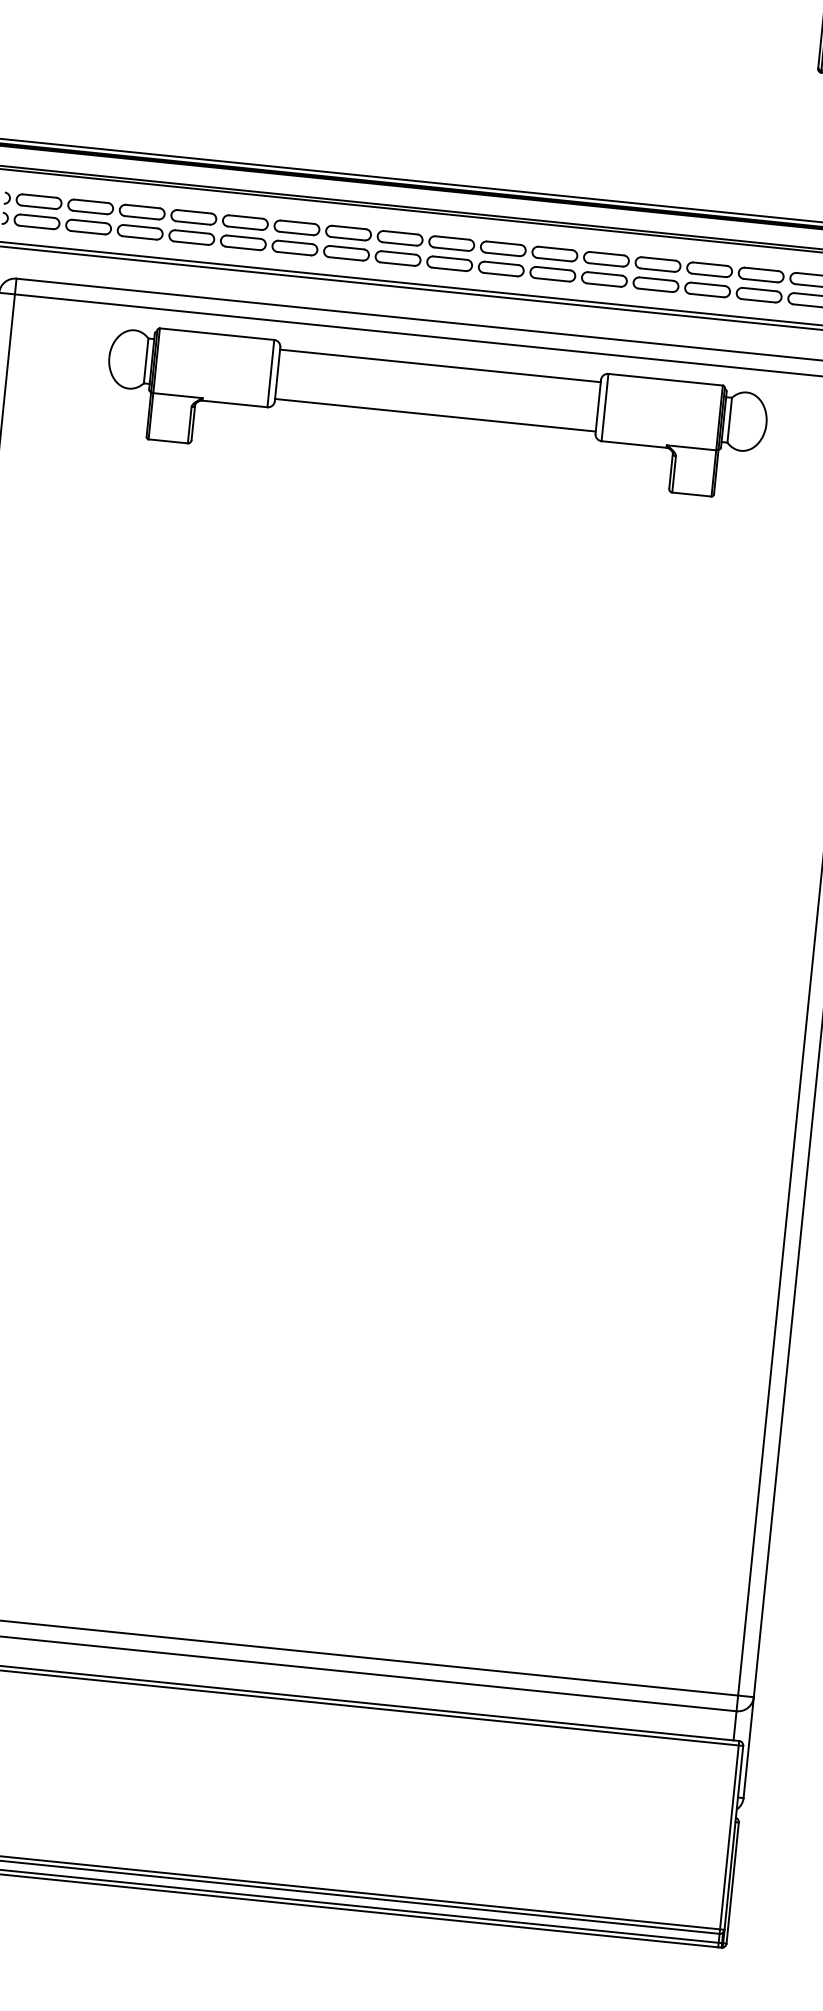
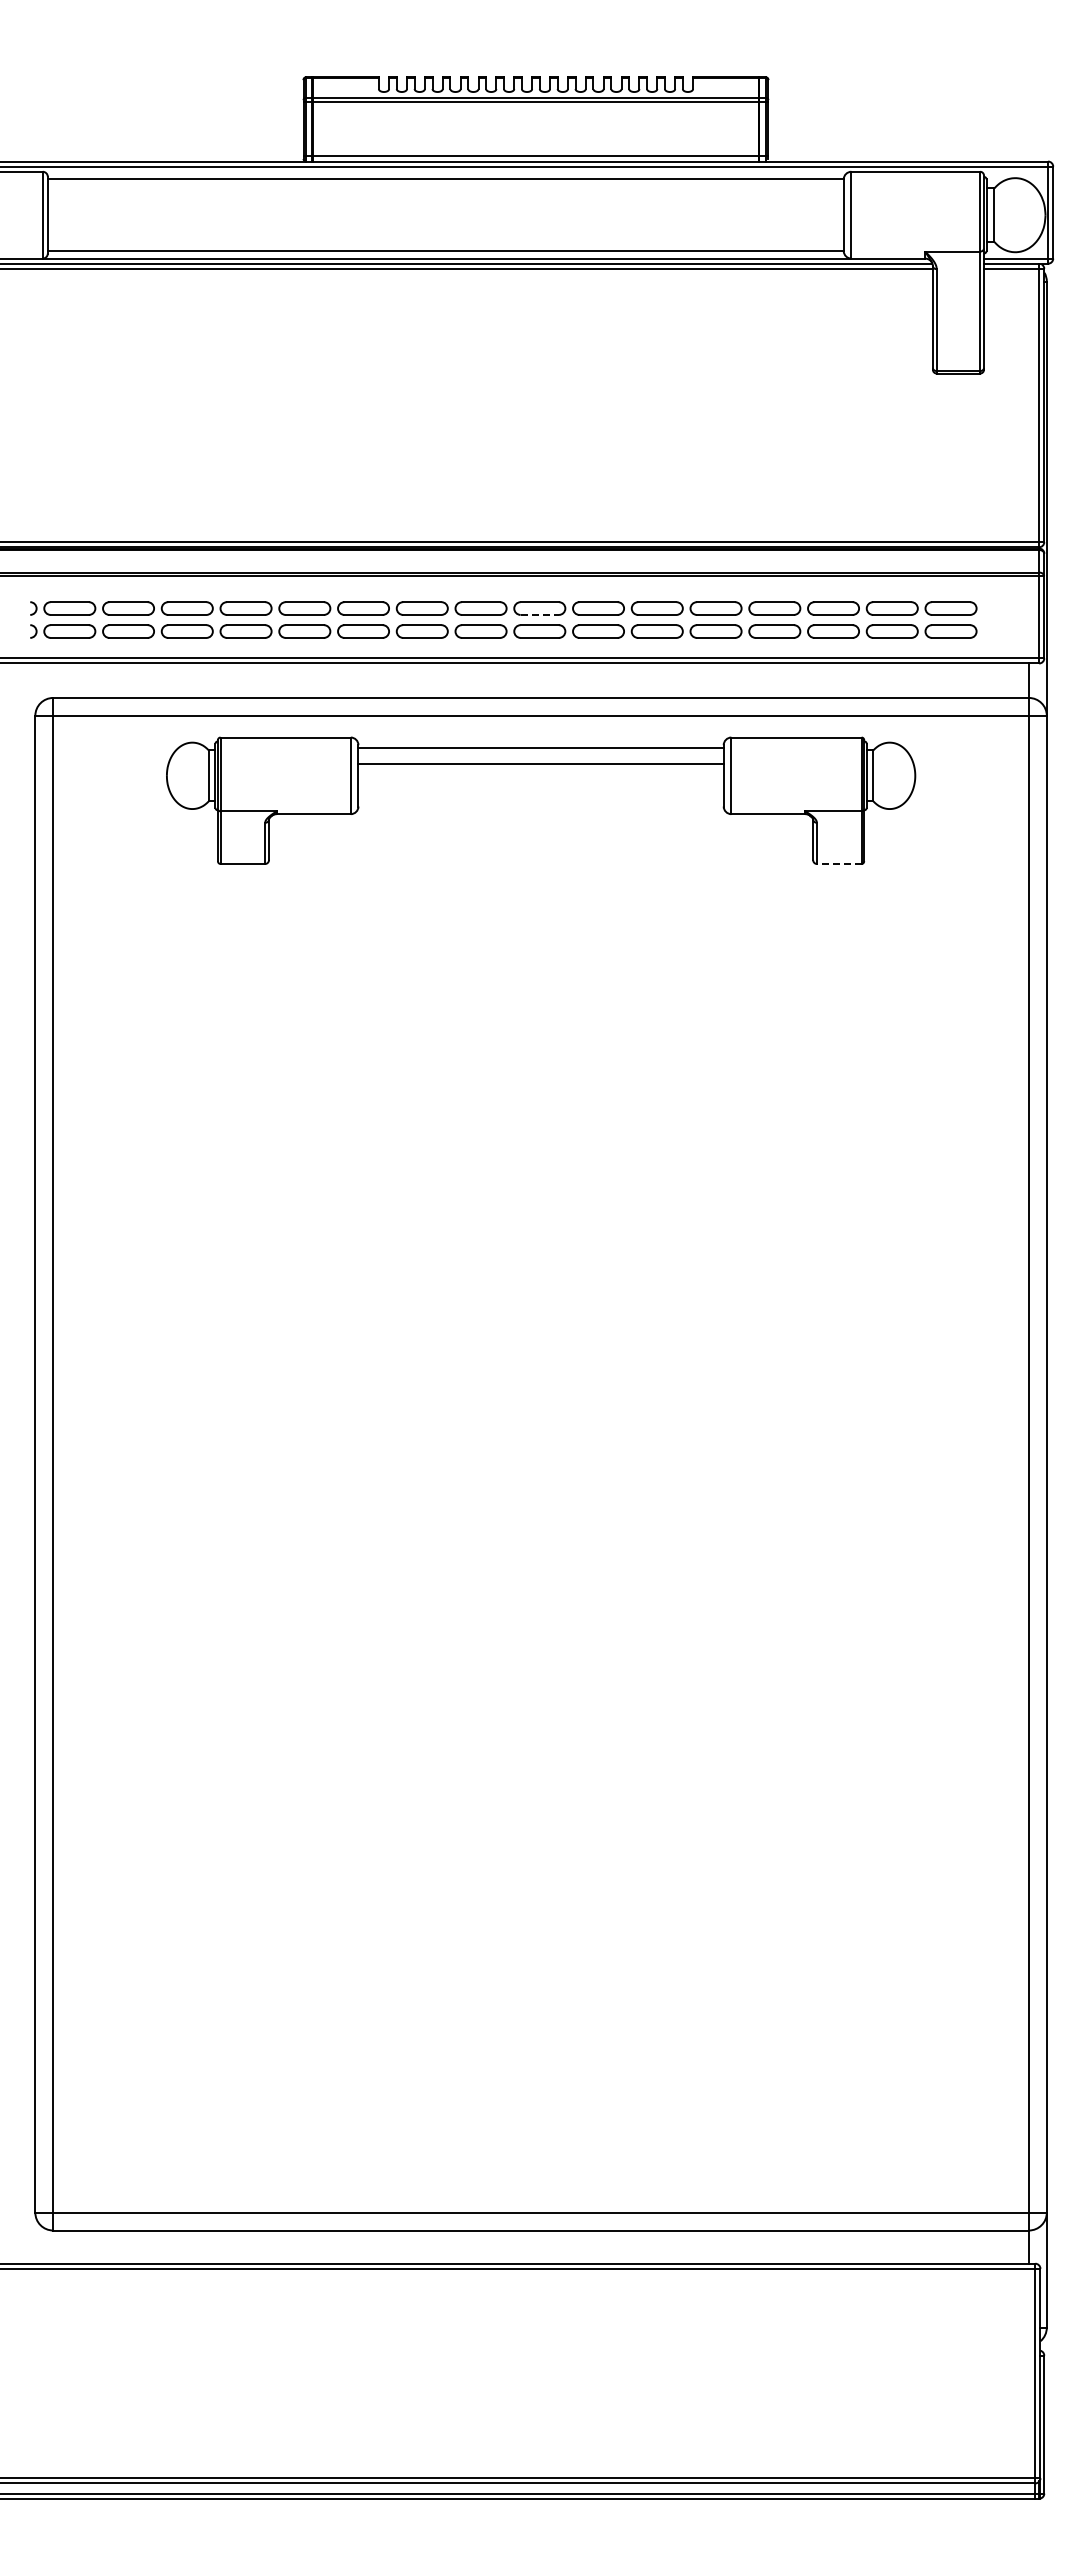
line: (451, 248) -> (540, 614), solid -> dashed
line: (434, 414) -> (540, 763), moved
line: (691, 494) -> (838, 863), solid -> dashed

